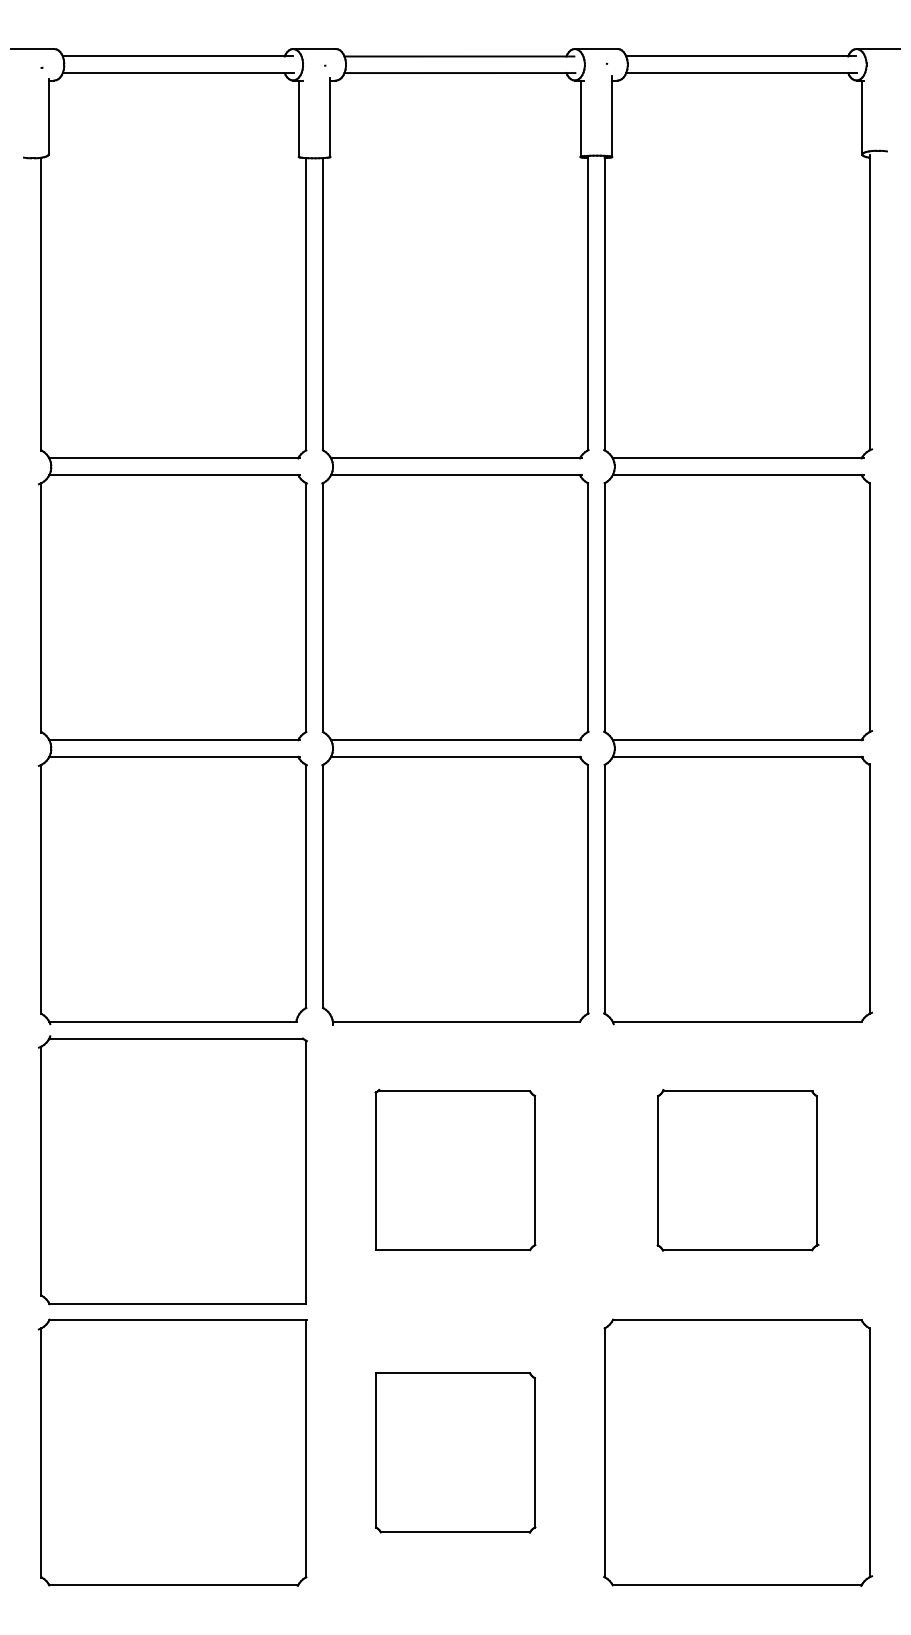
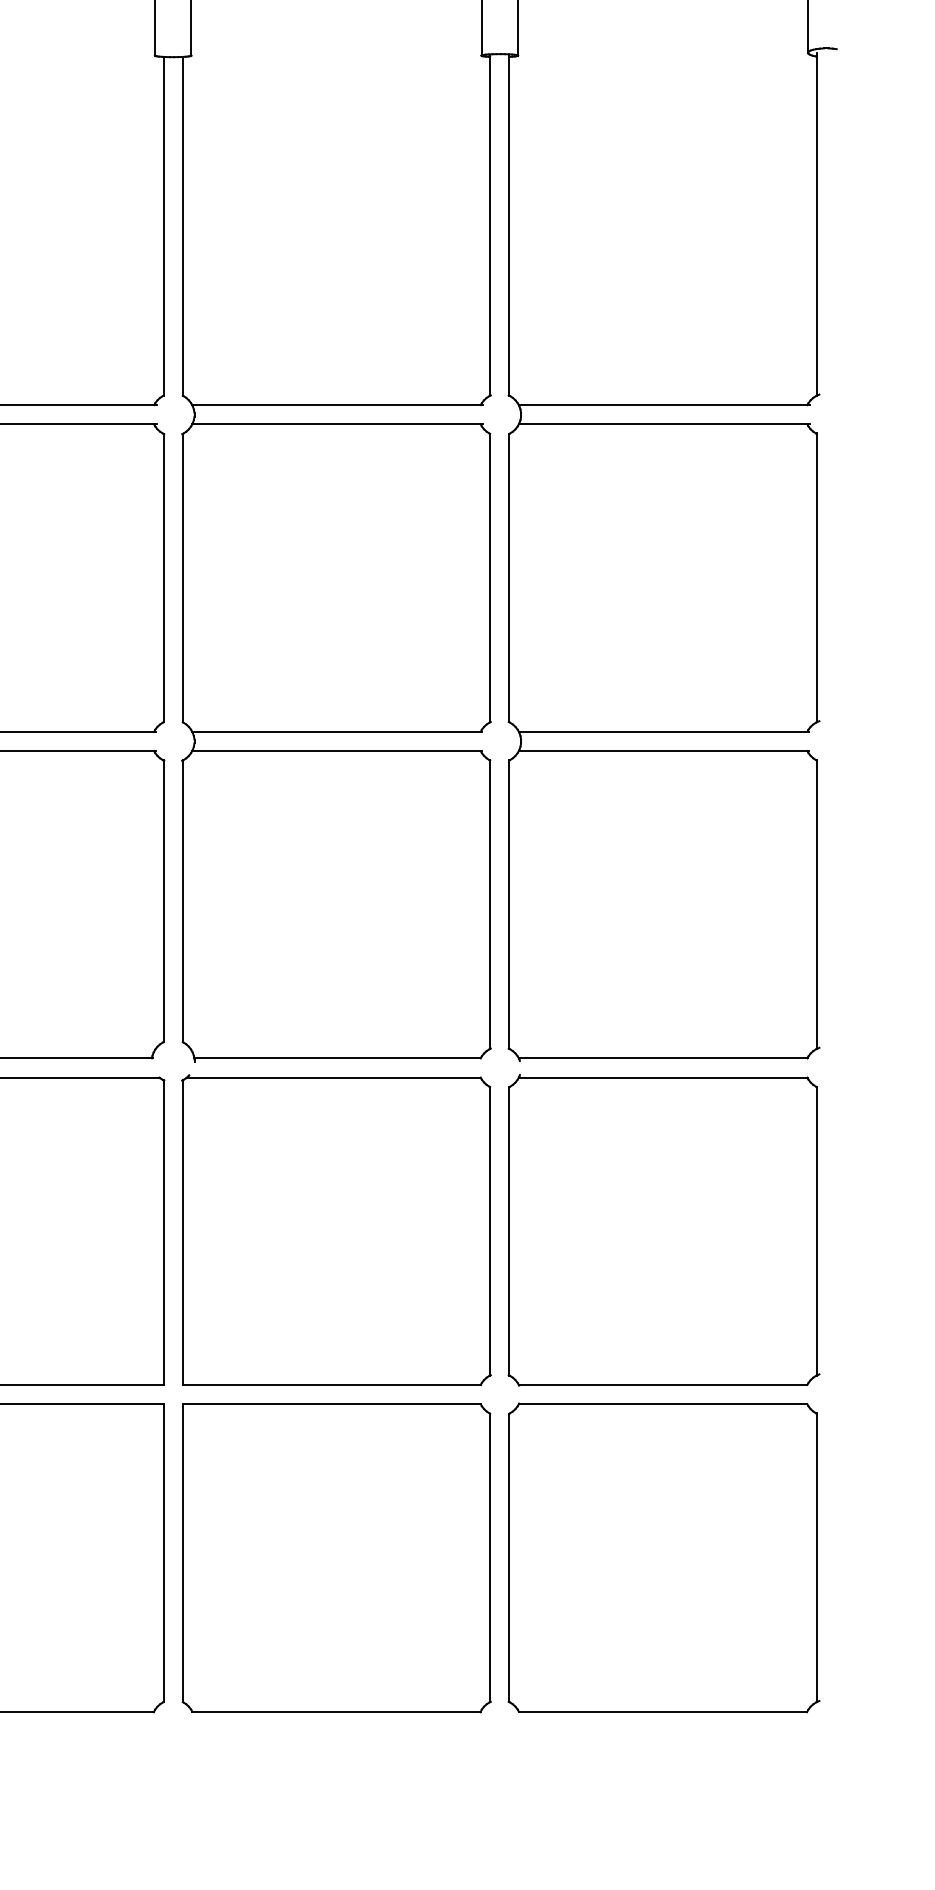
part: (455, 1169) -> (336, 1229), size x1.67
part: (737, 1170) -> (663, 1230), size x1.67
part: (455, 1452) -> (336, 1557), size x1.67

